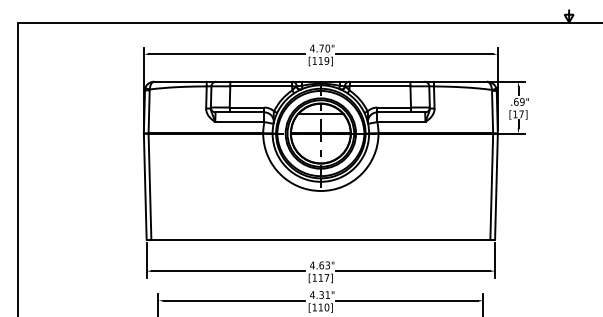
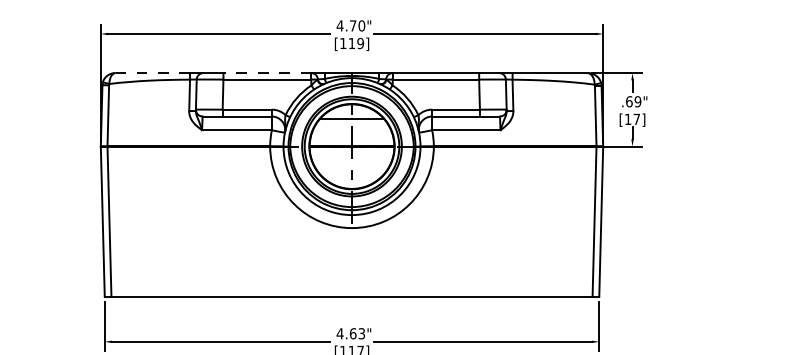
line: (180, 81) -> (152, 72), solid -> dashed
line: (261, 81) -> (267, 72), solid -> dashed

